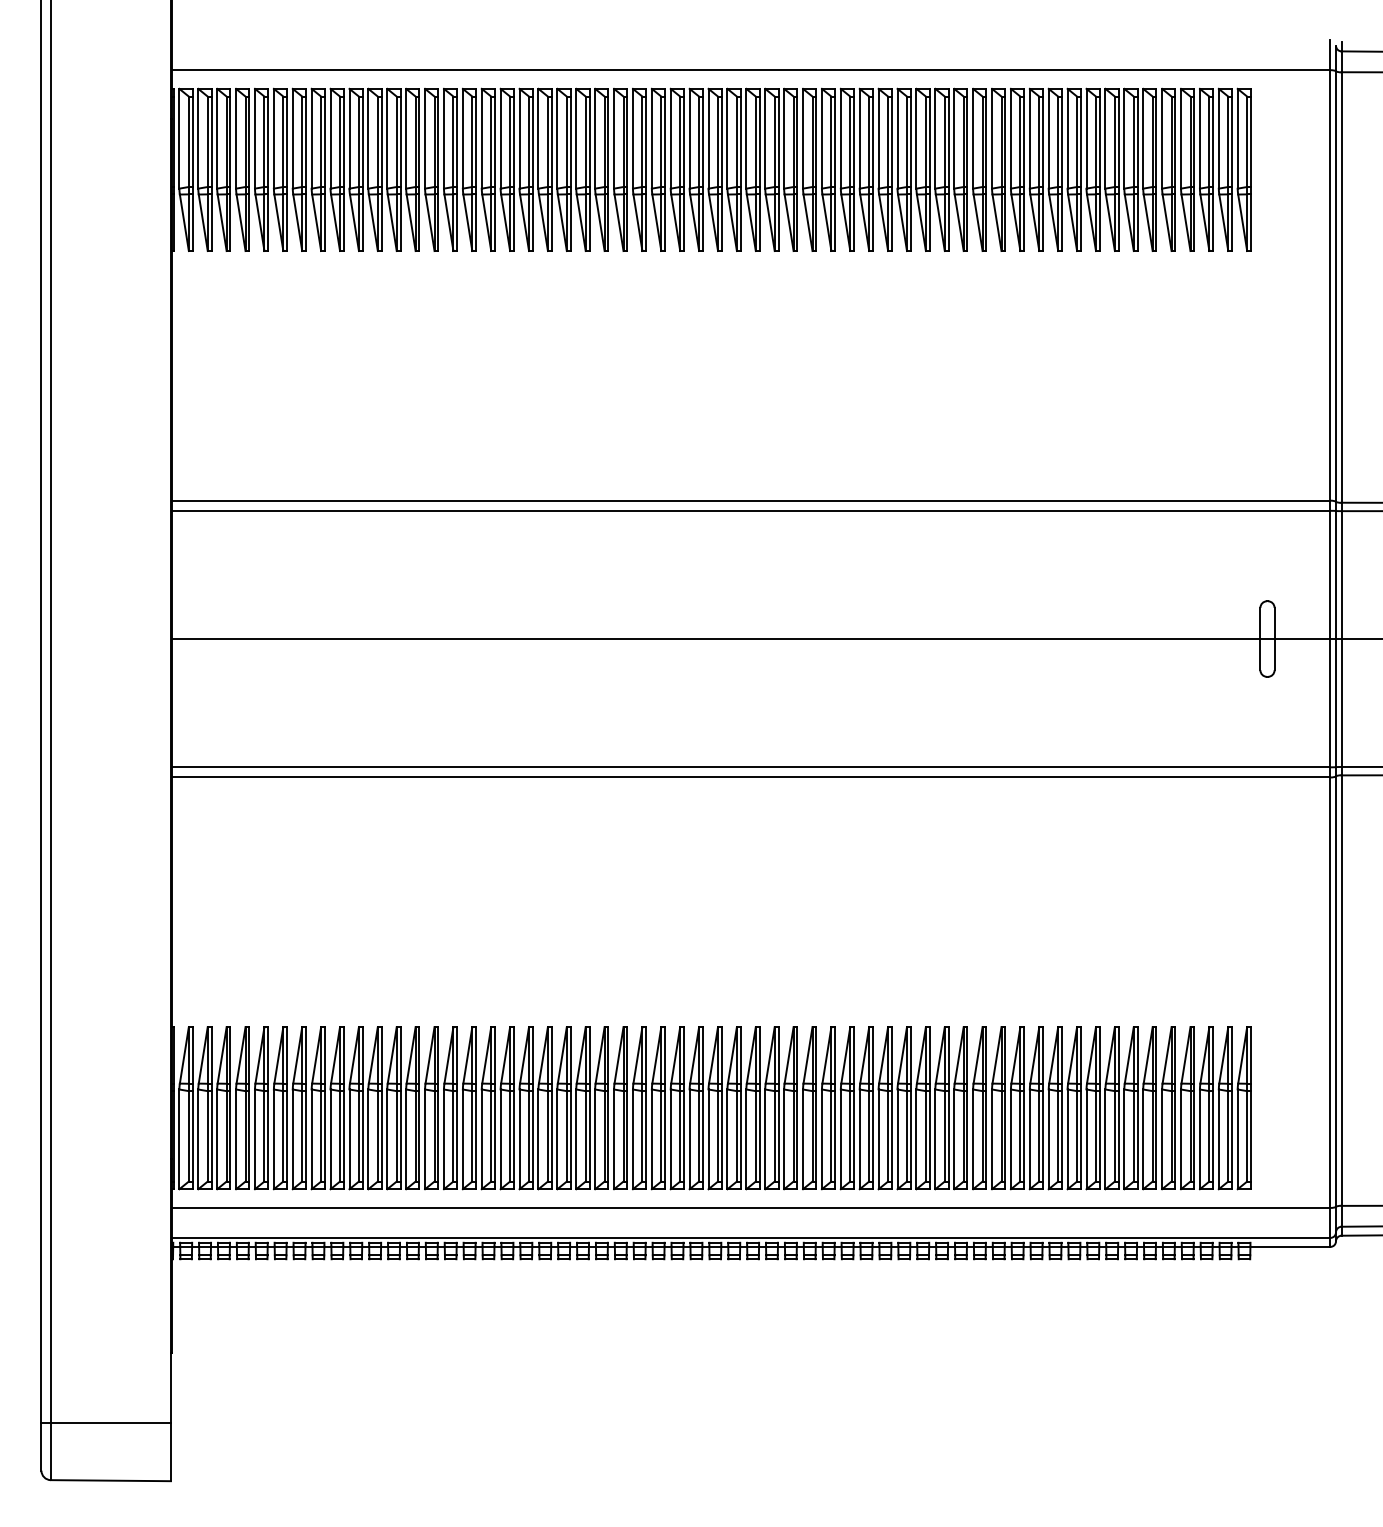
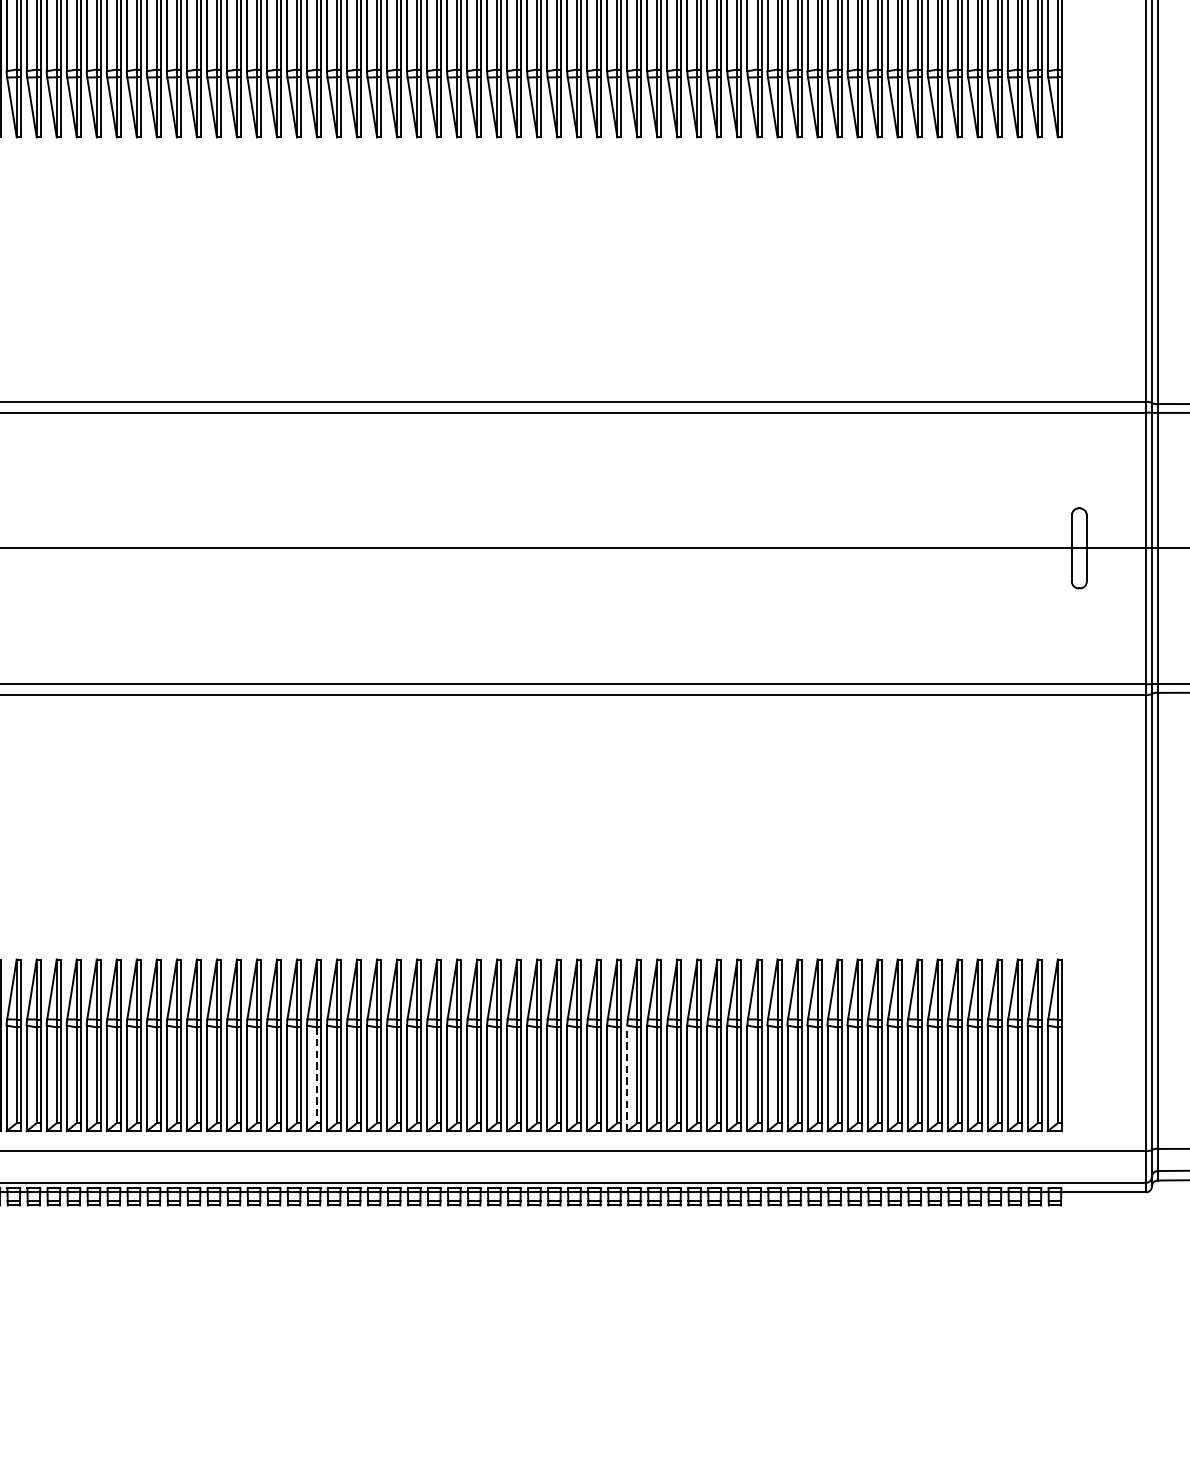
line: (547, 1136) -> (316, 1075), solid -> dashed
line: (840, 1139) -> (626, 1078), solid -> dashed

